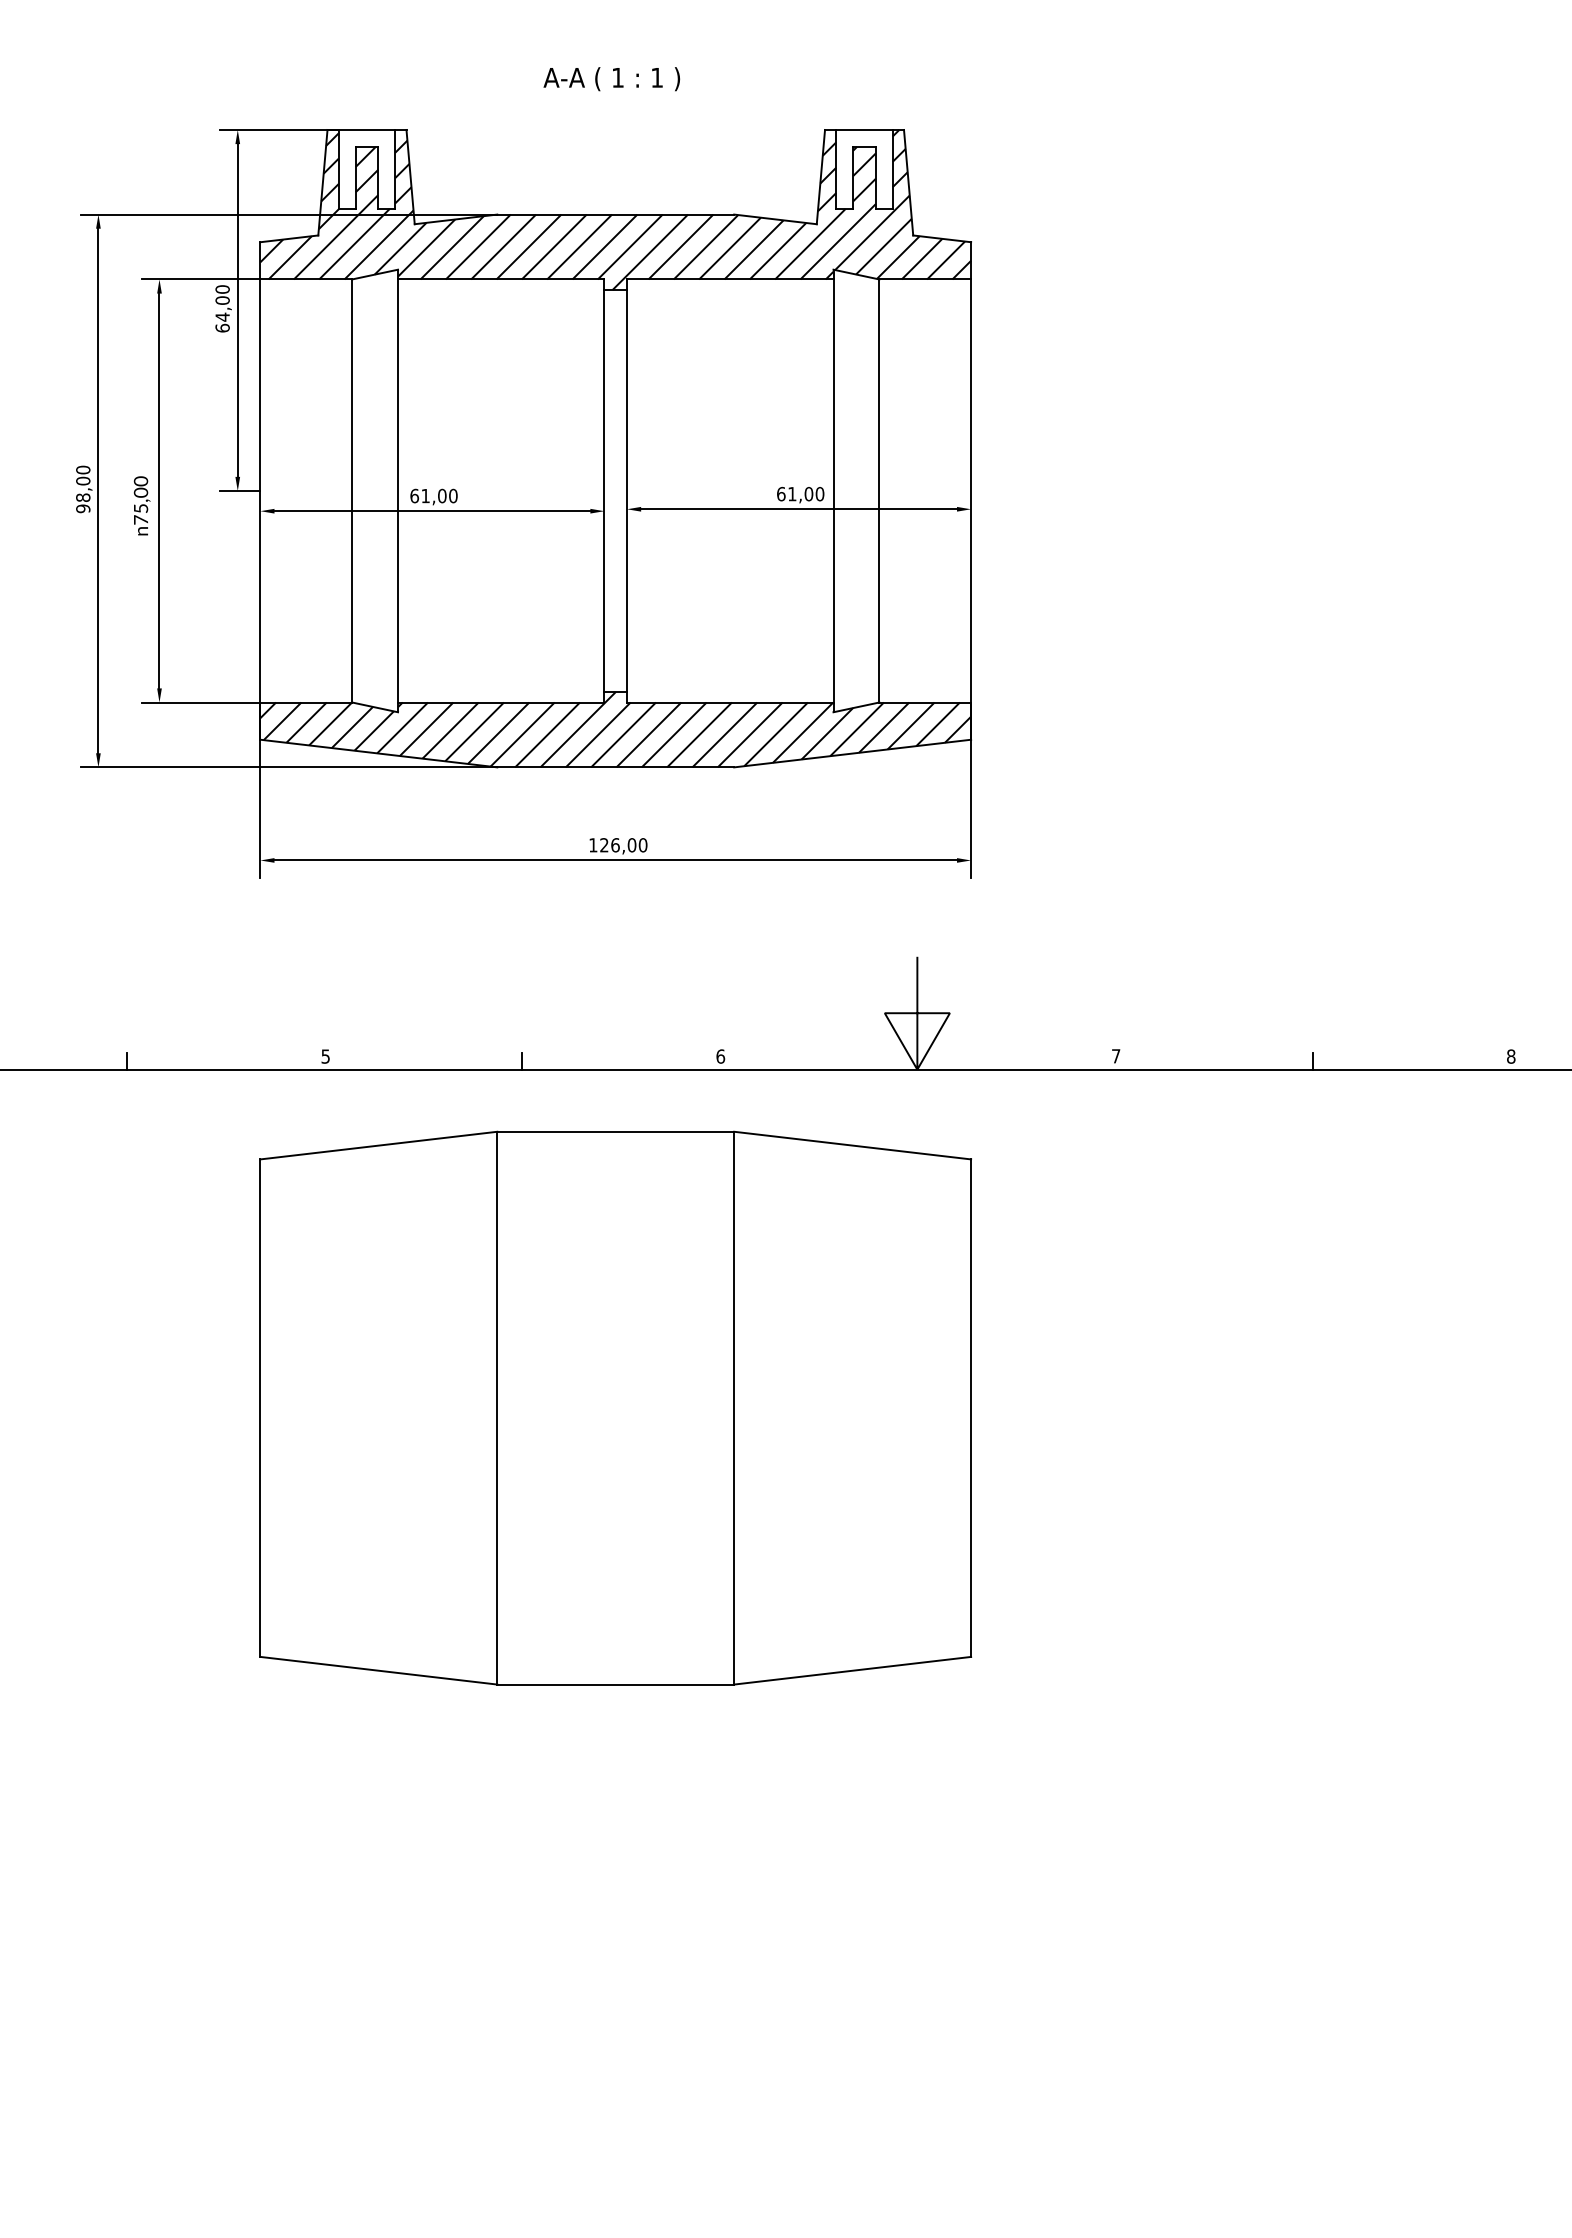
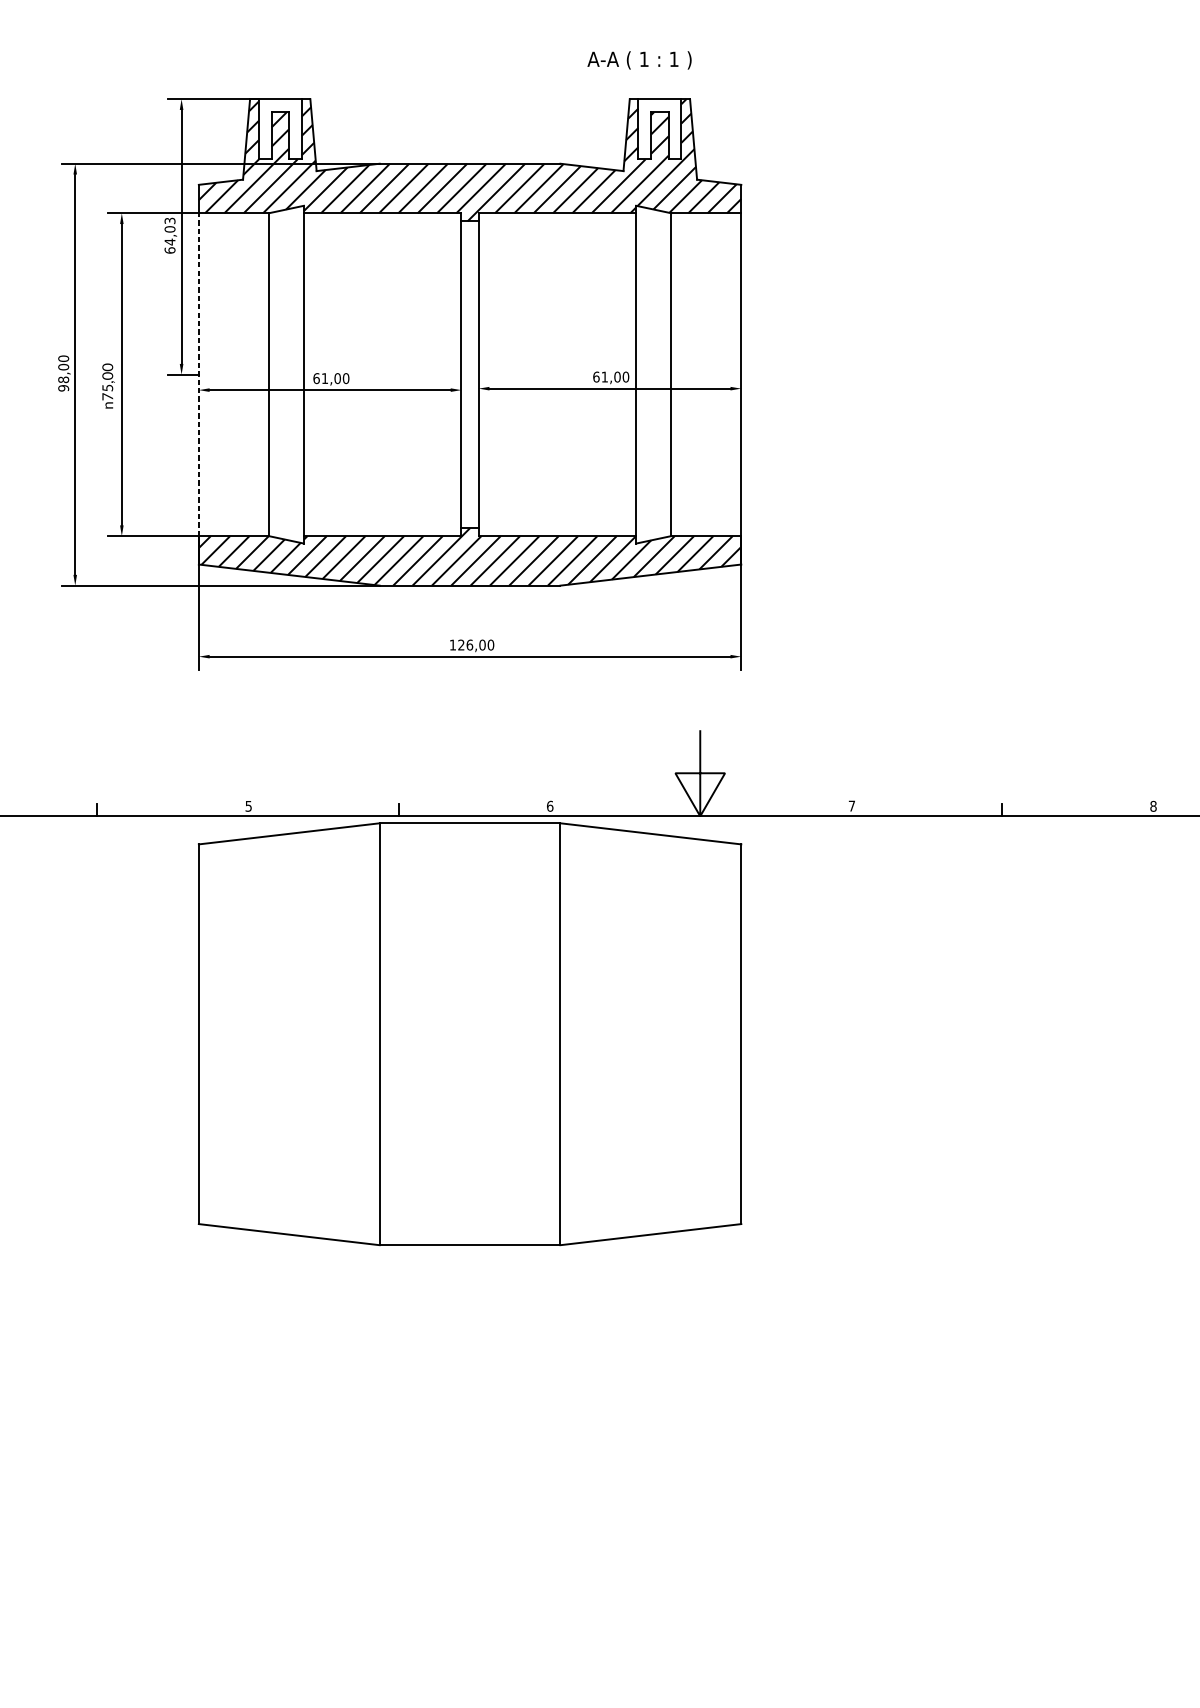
text: (611, 79) -> (639, 60), moved
text: (222, 289) -> (169, 220), 64,00 -> 64,03
line: (260, 490) -> (198, 374), solid -> dashed
part: (615, 1407) -> (469, 1033), moved

